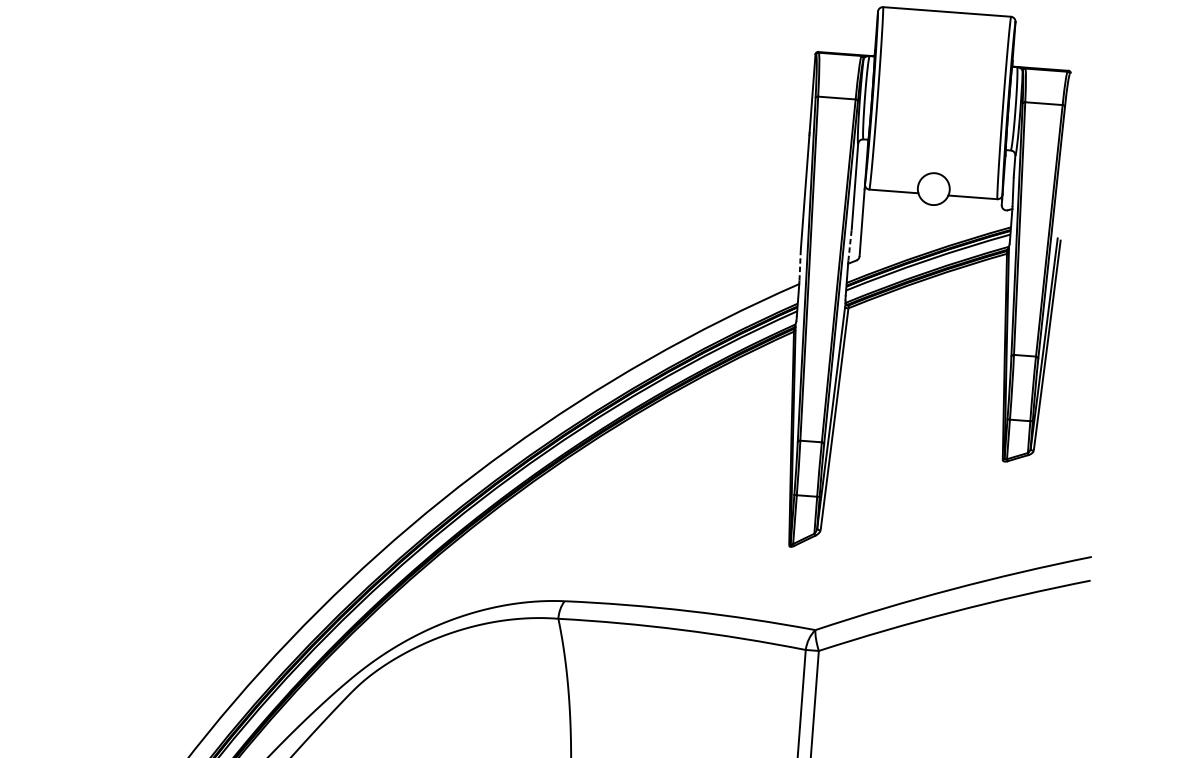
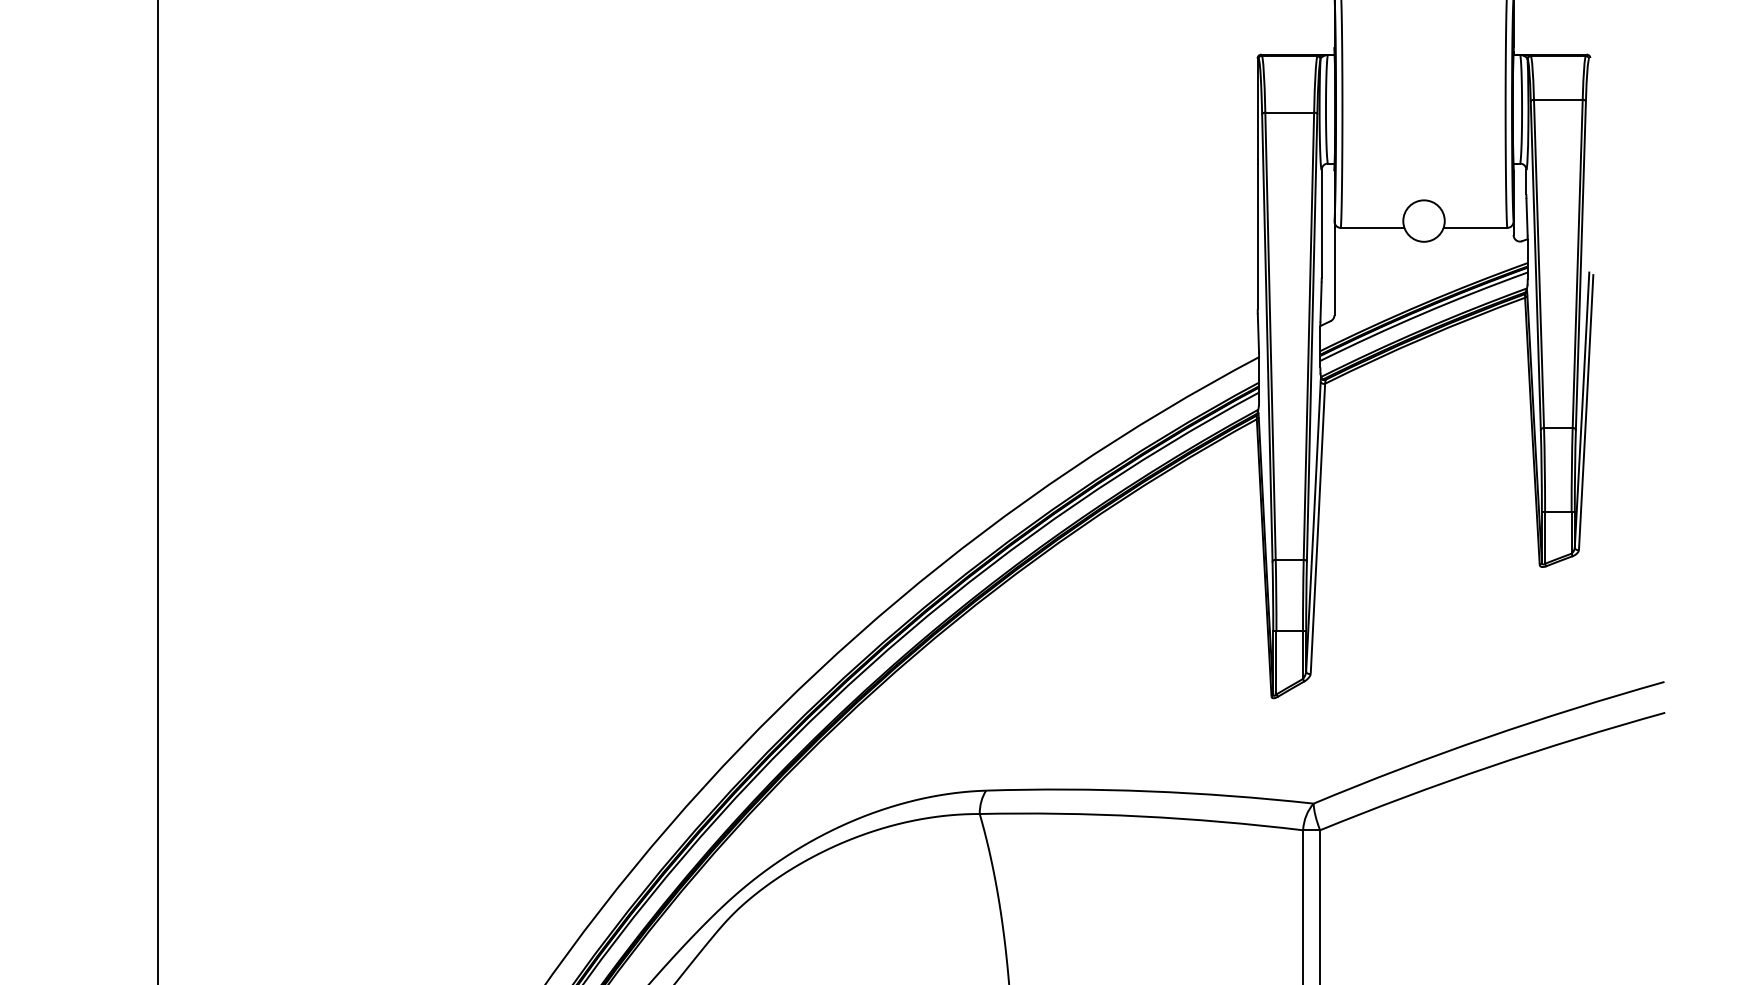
line: (850, 245) -> (1321, 302), dashed -> solid
line: (800, 265) -> (1258, 332), dashed -> solid

